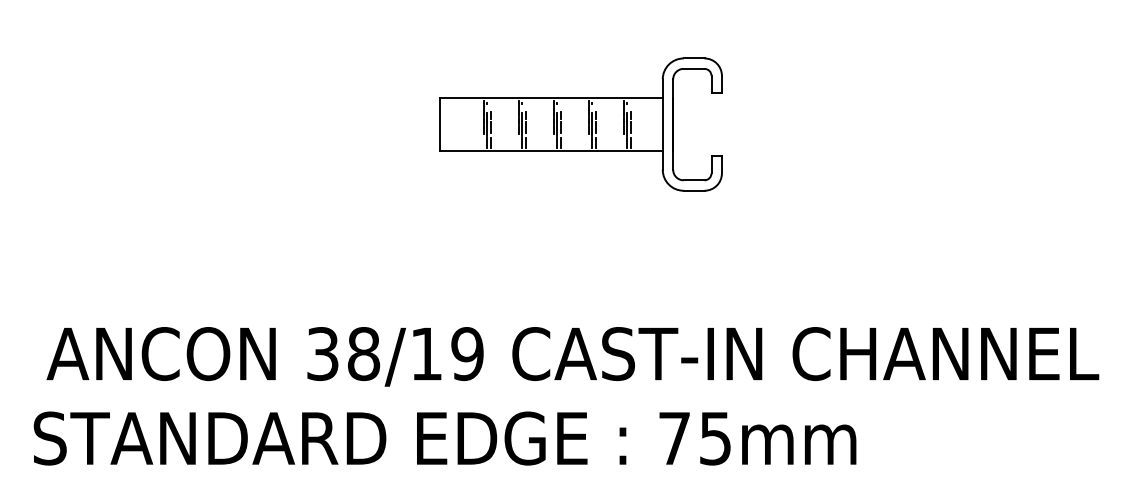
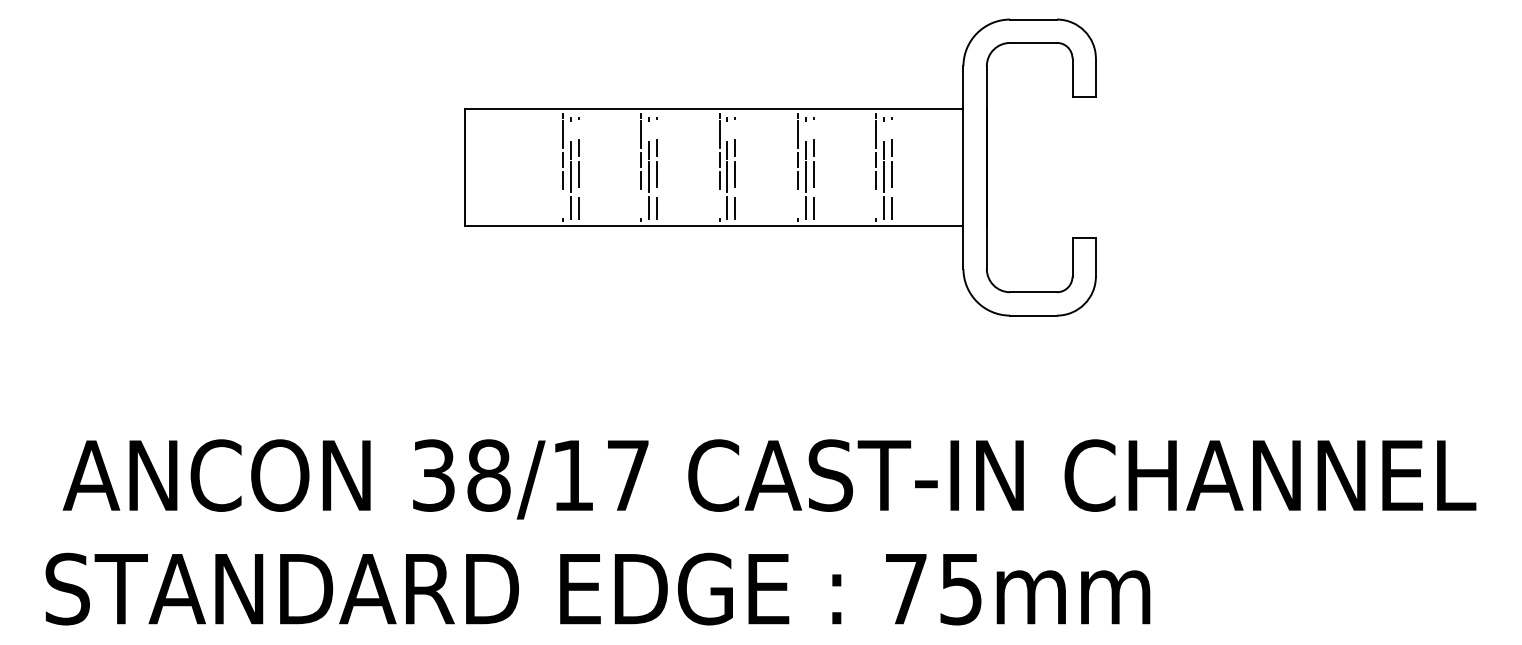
part: (581, 124) -> (780, 167), size x1.67
text: (467, 353) -> (627, 475), 38/19 -> 38/17

